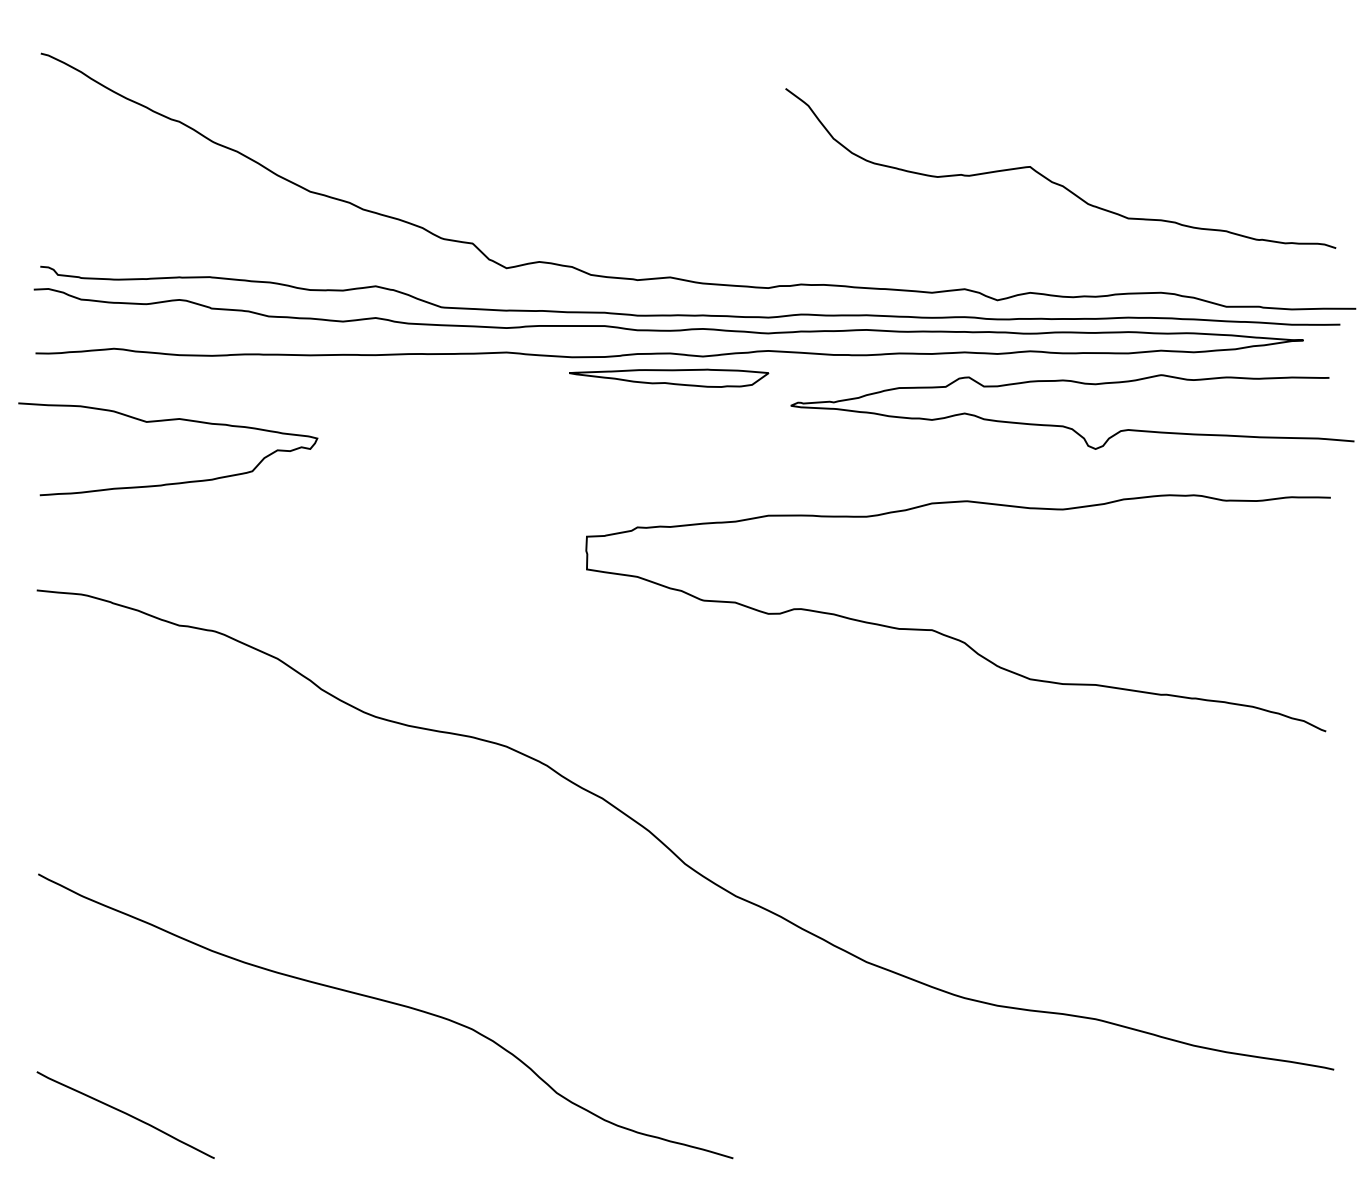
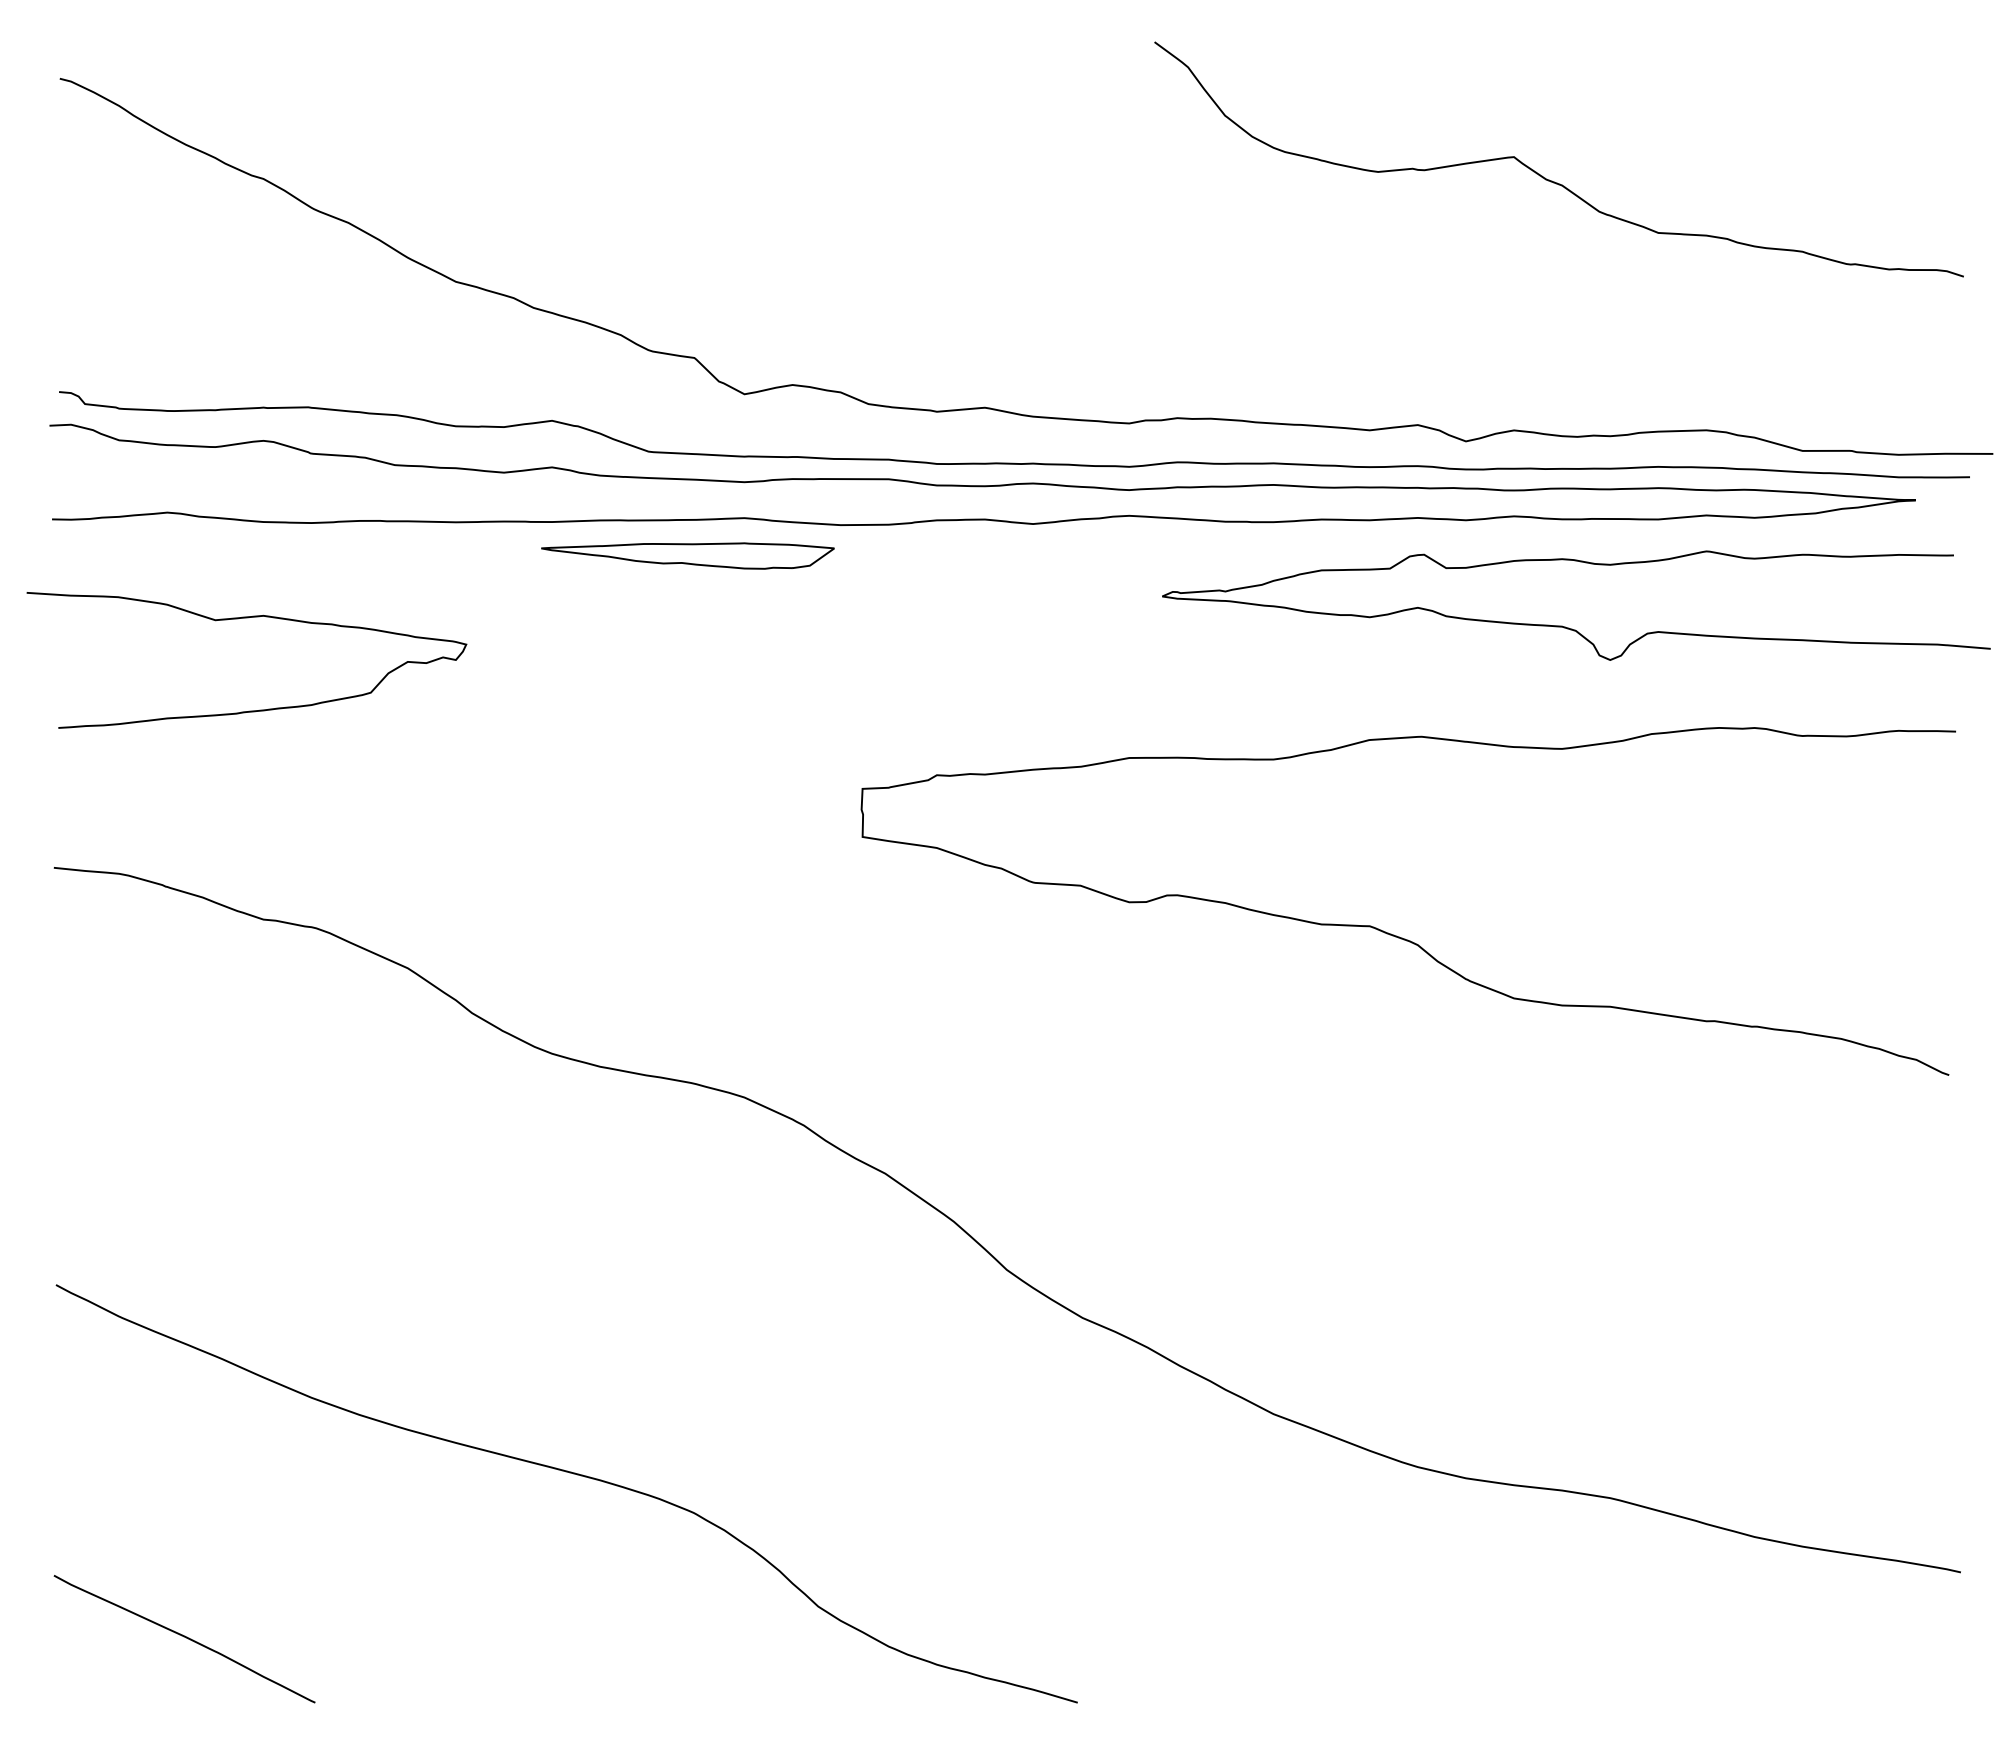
curve: (1056, 182) -> (1552, 180), moved
part: (669, 377) -> (688, 554), moved

